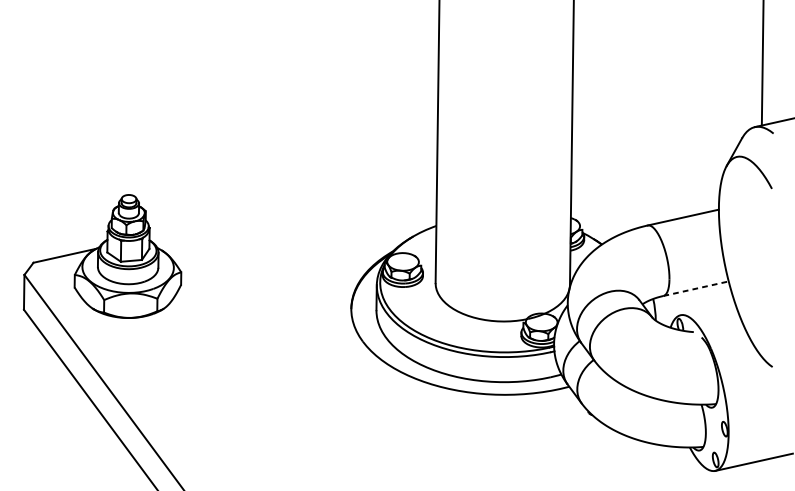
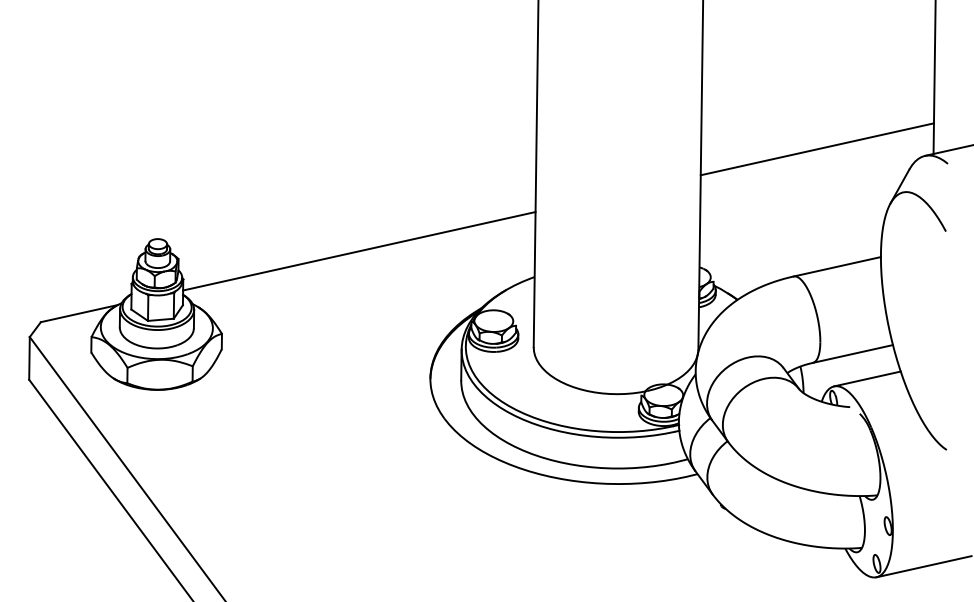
line: (666, 121) -> (816, 149), added
line: (293, 205) -> (359, 251), added
line: (695, 288) -> (852, 353), dashed -> solid
line: (707, 308) -> (867, 378), added

